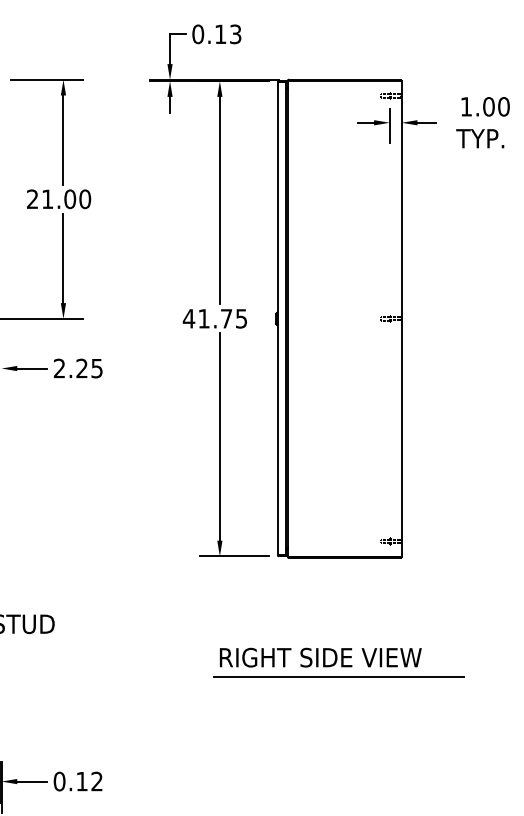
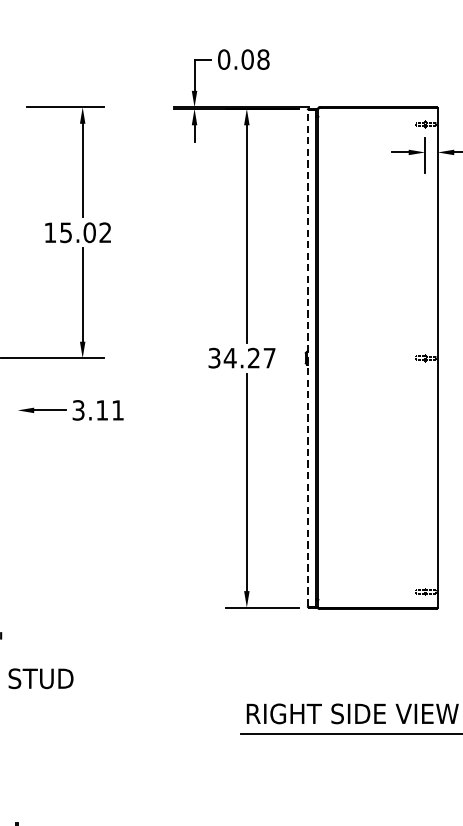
text: (227, 34) -> (254, 59), 0.13 -> 0.08
text: (59, 199) -> (78, 232), 21.00 -> 15.02
text: (214, 318) -> (241, 357), 41.75 -> 34.27
line: (277, 318) -> (307, 357), solid -> dashed
text: (78, 368) -> (98, 410), 2.25 -> 3.11

